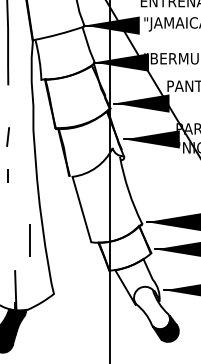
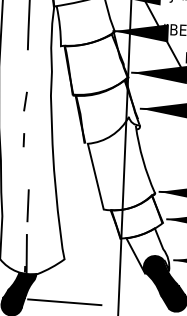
line: (29, 240) -> (27, 205), moved
fill: (151, 307) -> (160, 276), added
line: (55, 336) -> (64, 301), added

